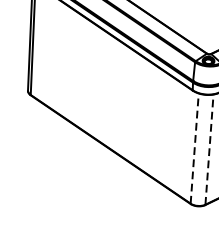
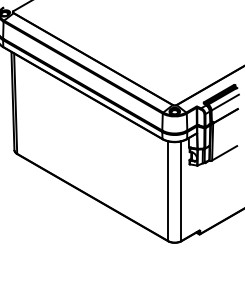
line: (195, 148) -> (168, 191), dashed -> solid
line: (209, 149) -> (181, 191), dashed -> solid

